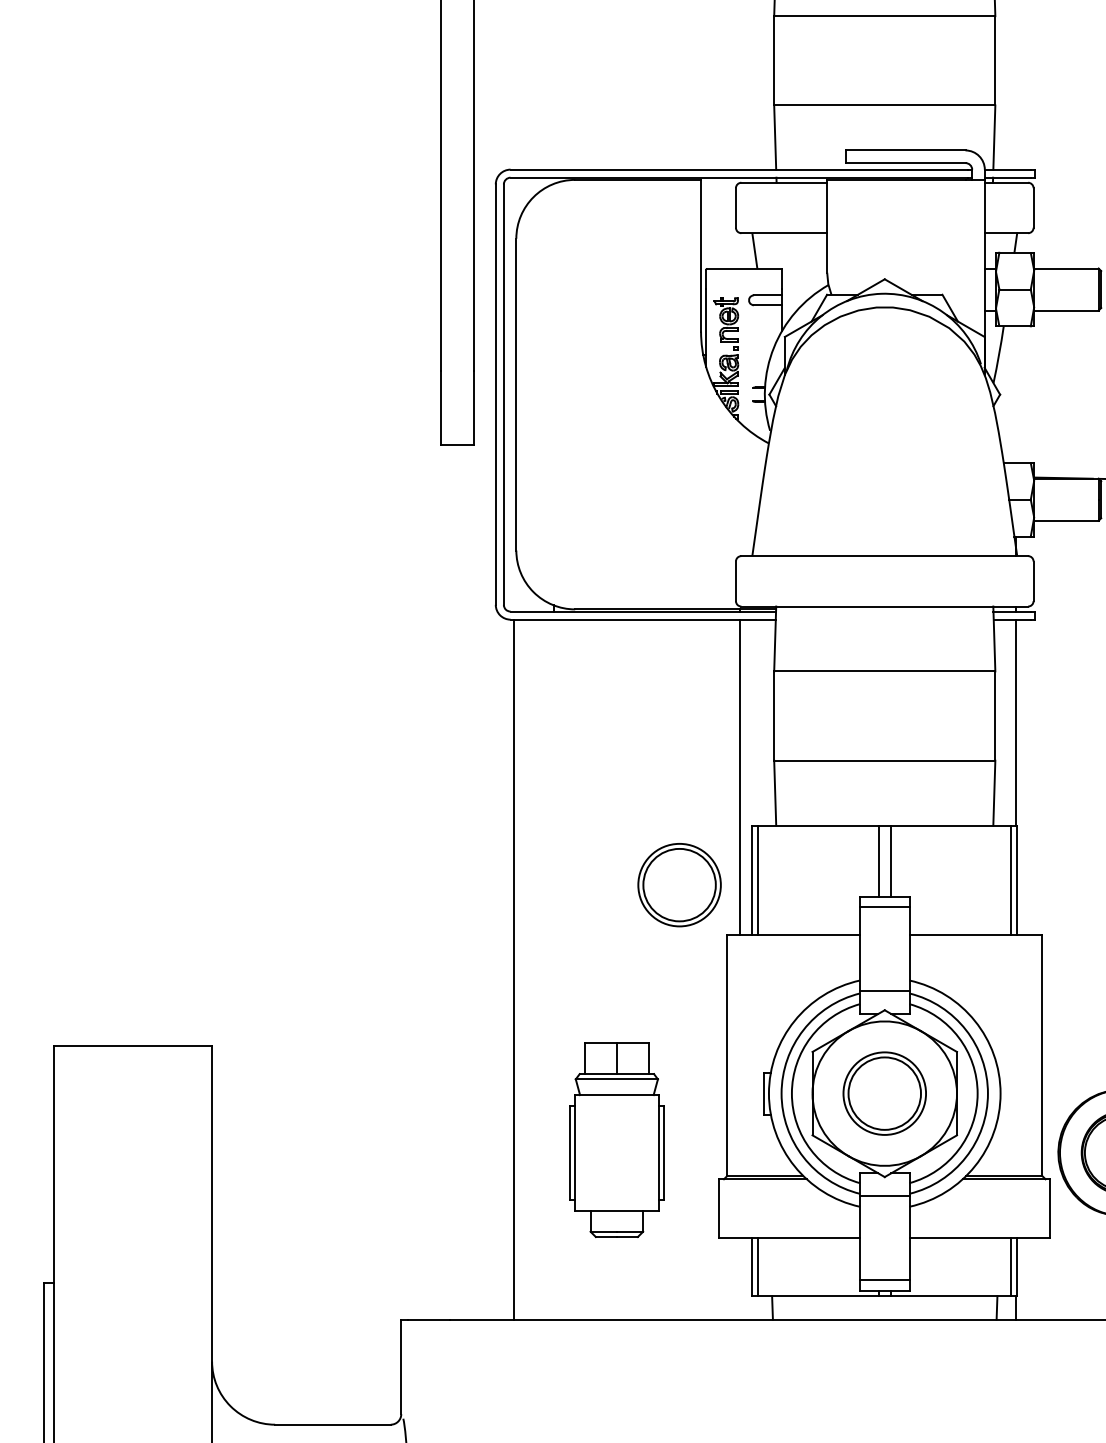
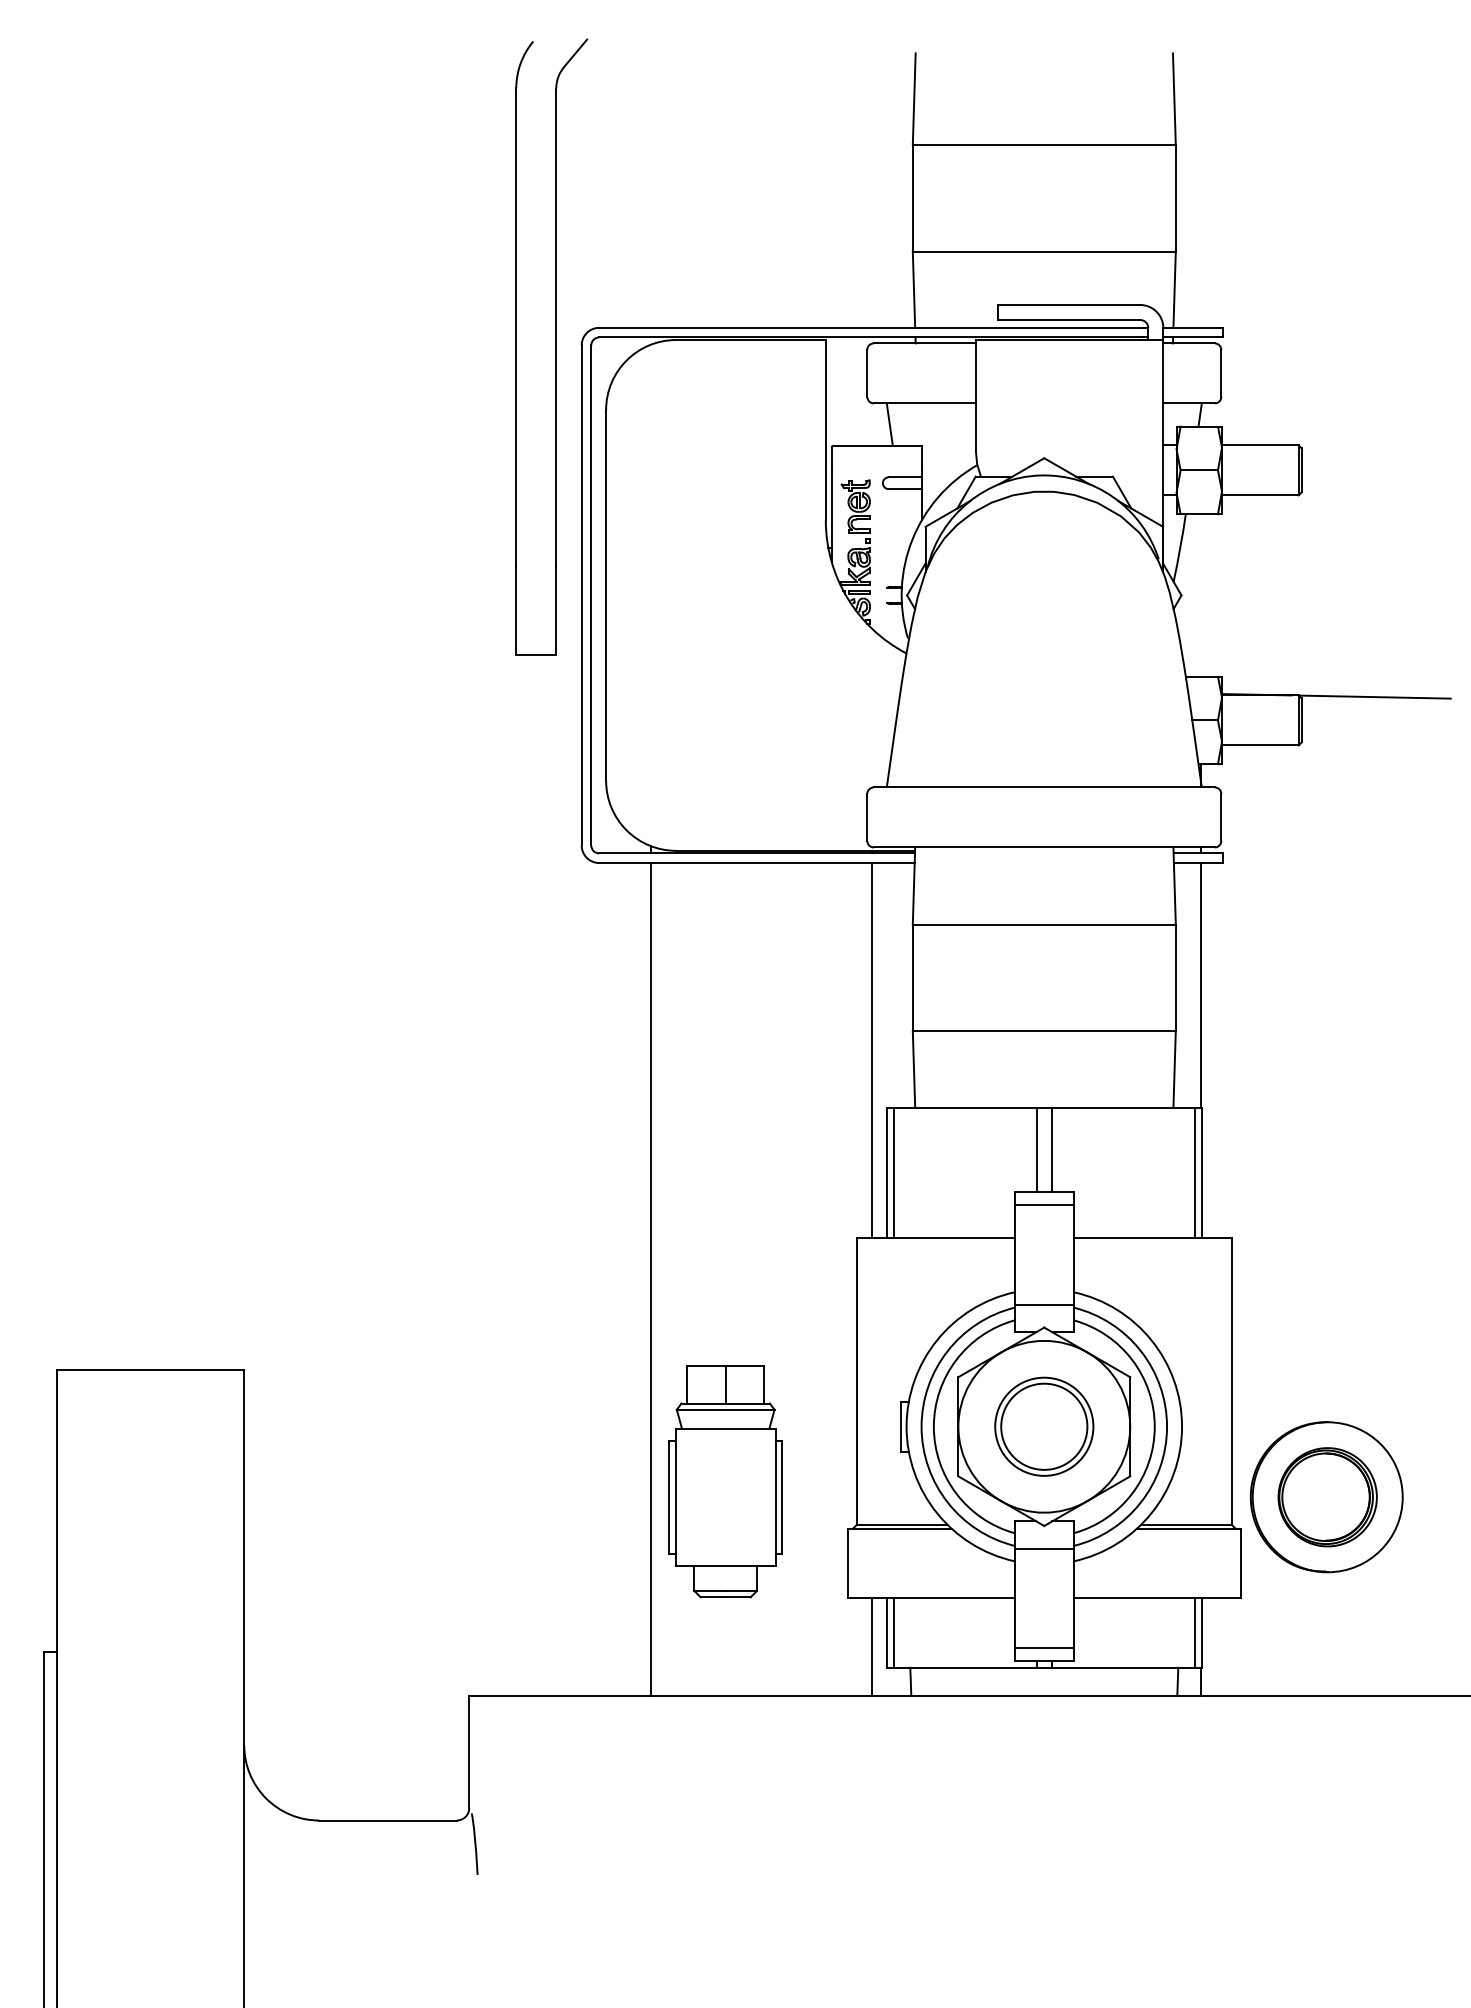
part: (679, 884) -> (800, 1178), removed
line: (514, 969) -> (650, 1279), moved
line: (740, 1278) -> (872, 1646), added

